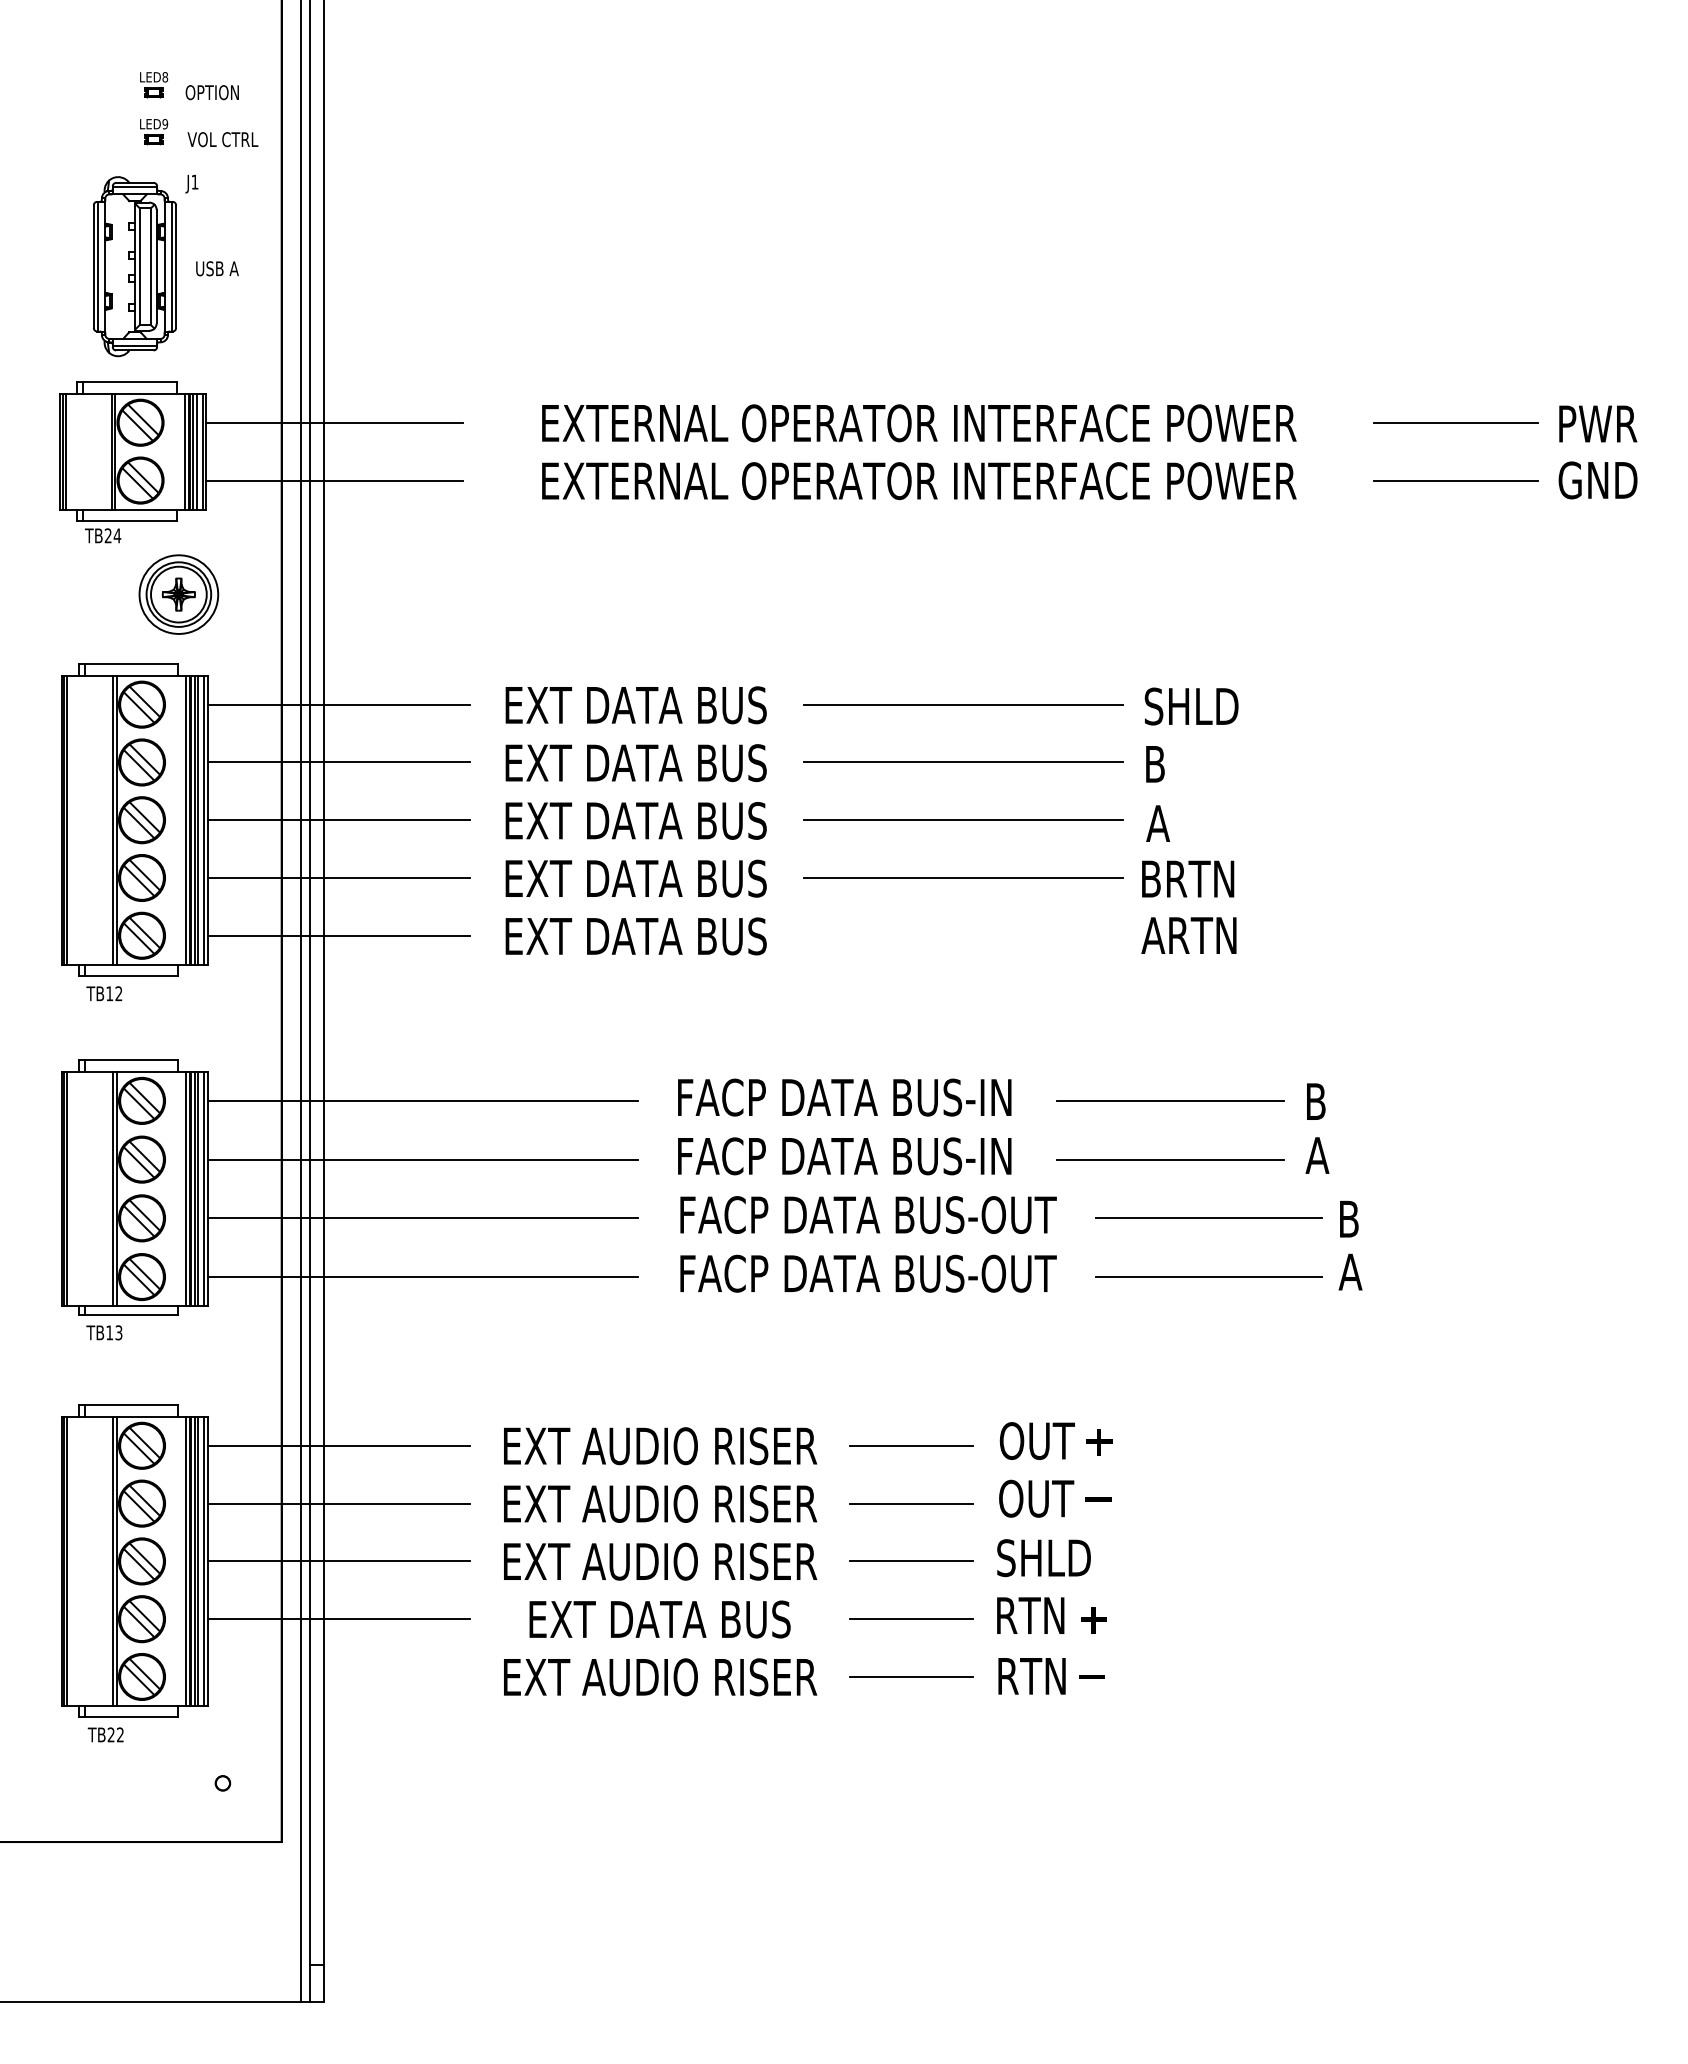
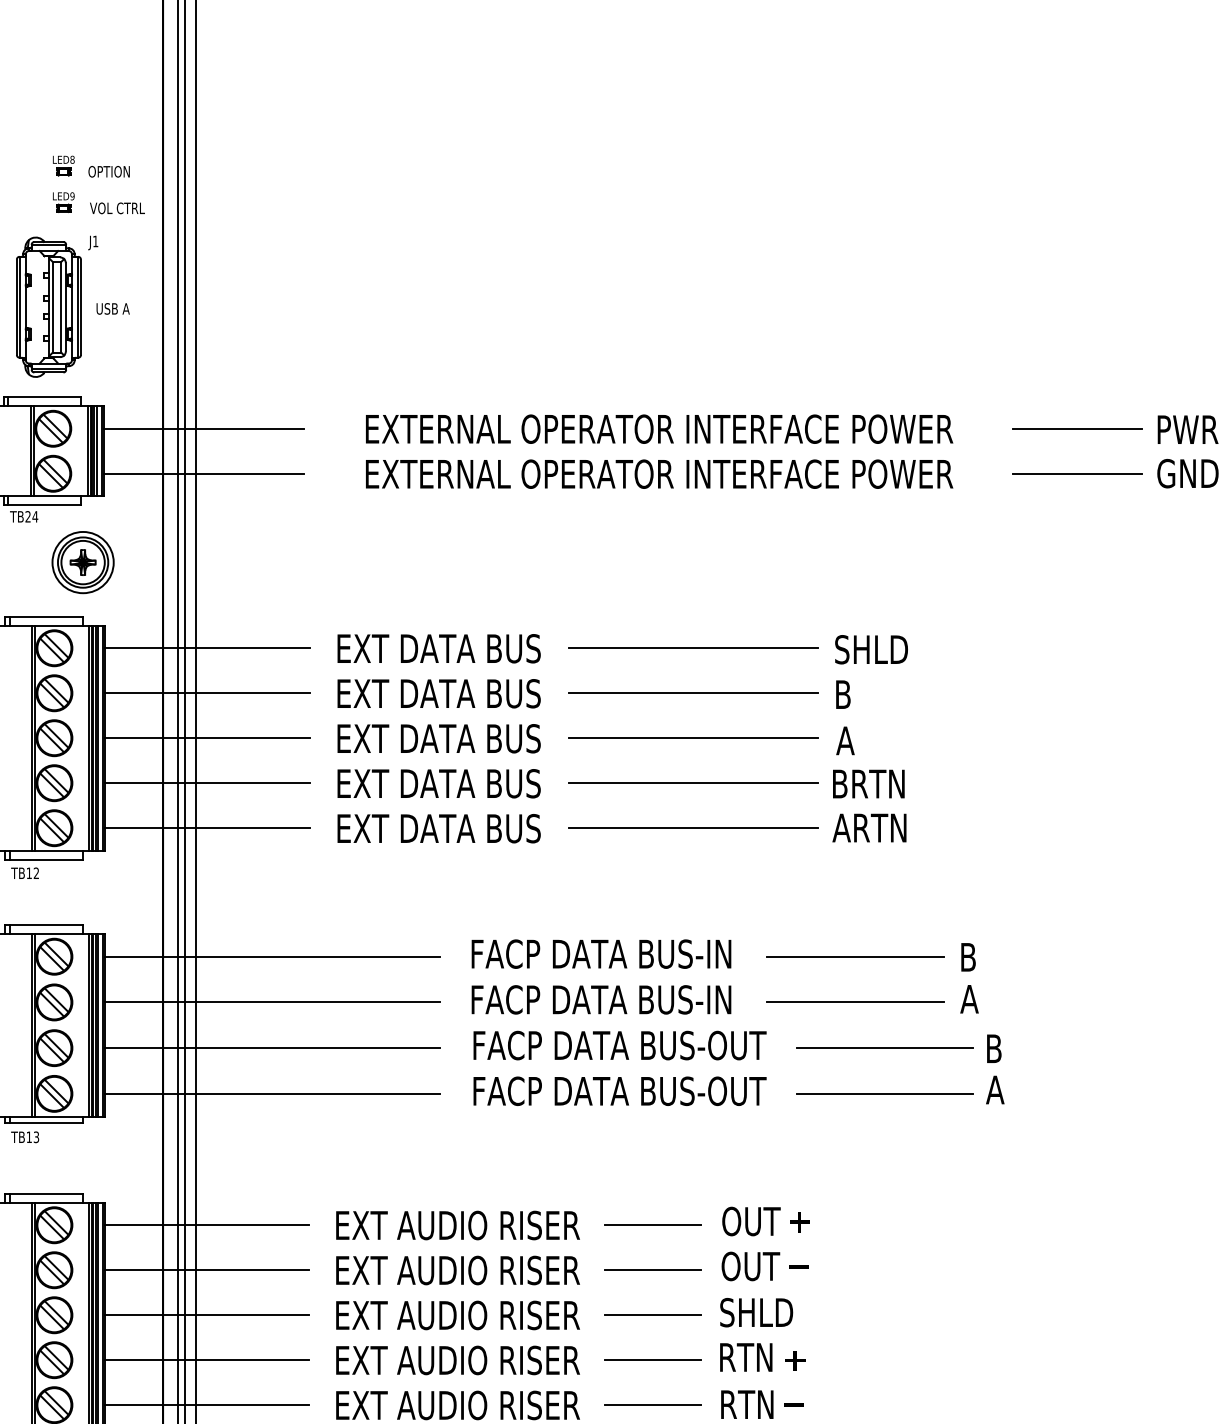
line: (963, 935) -> (693, 827), added
text: (660, 1619) -> (458, 1360), EXT DATA BUS -> EXT AUDIO RISER
line: (338, 1676) -> (207, 1404), added

